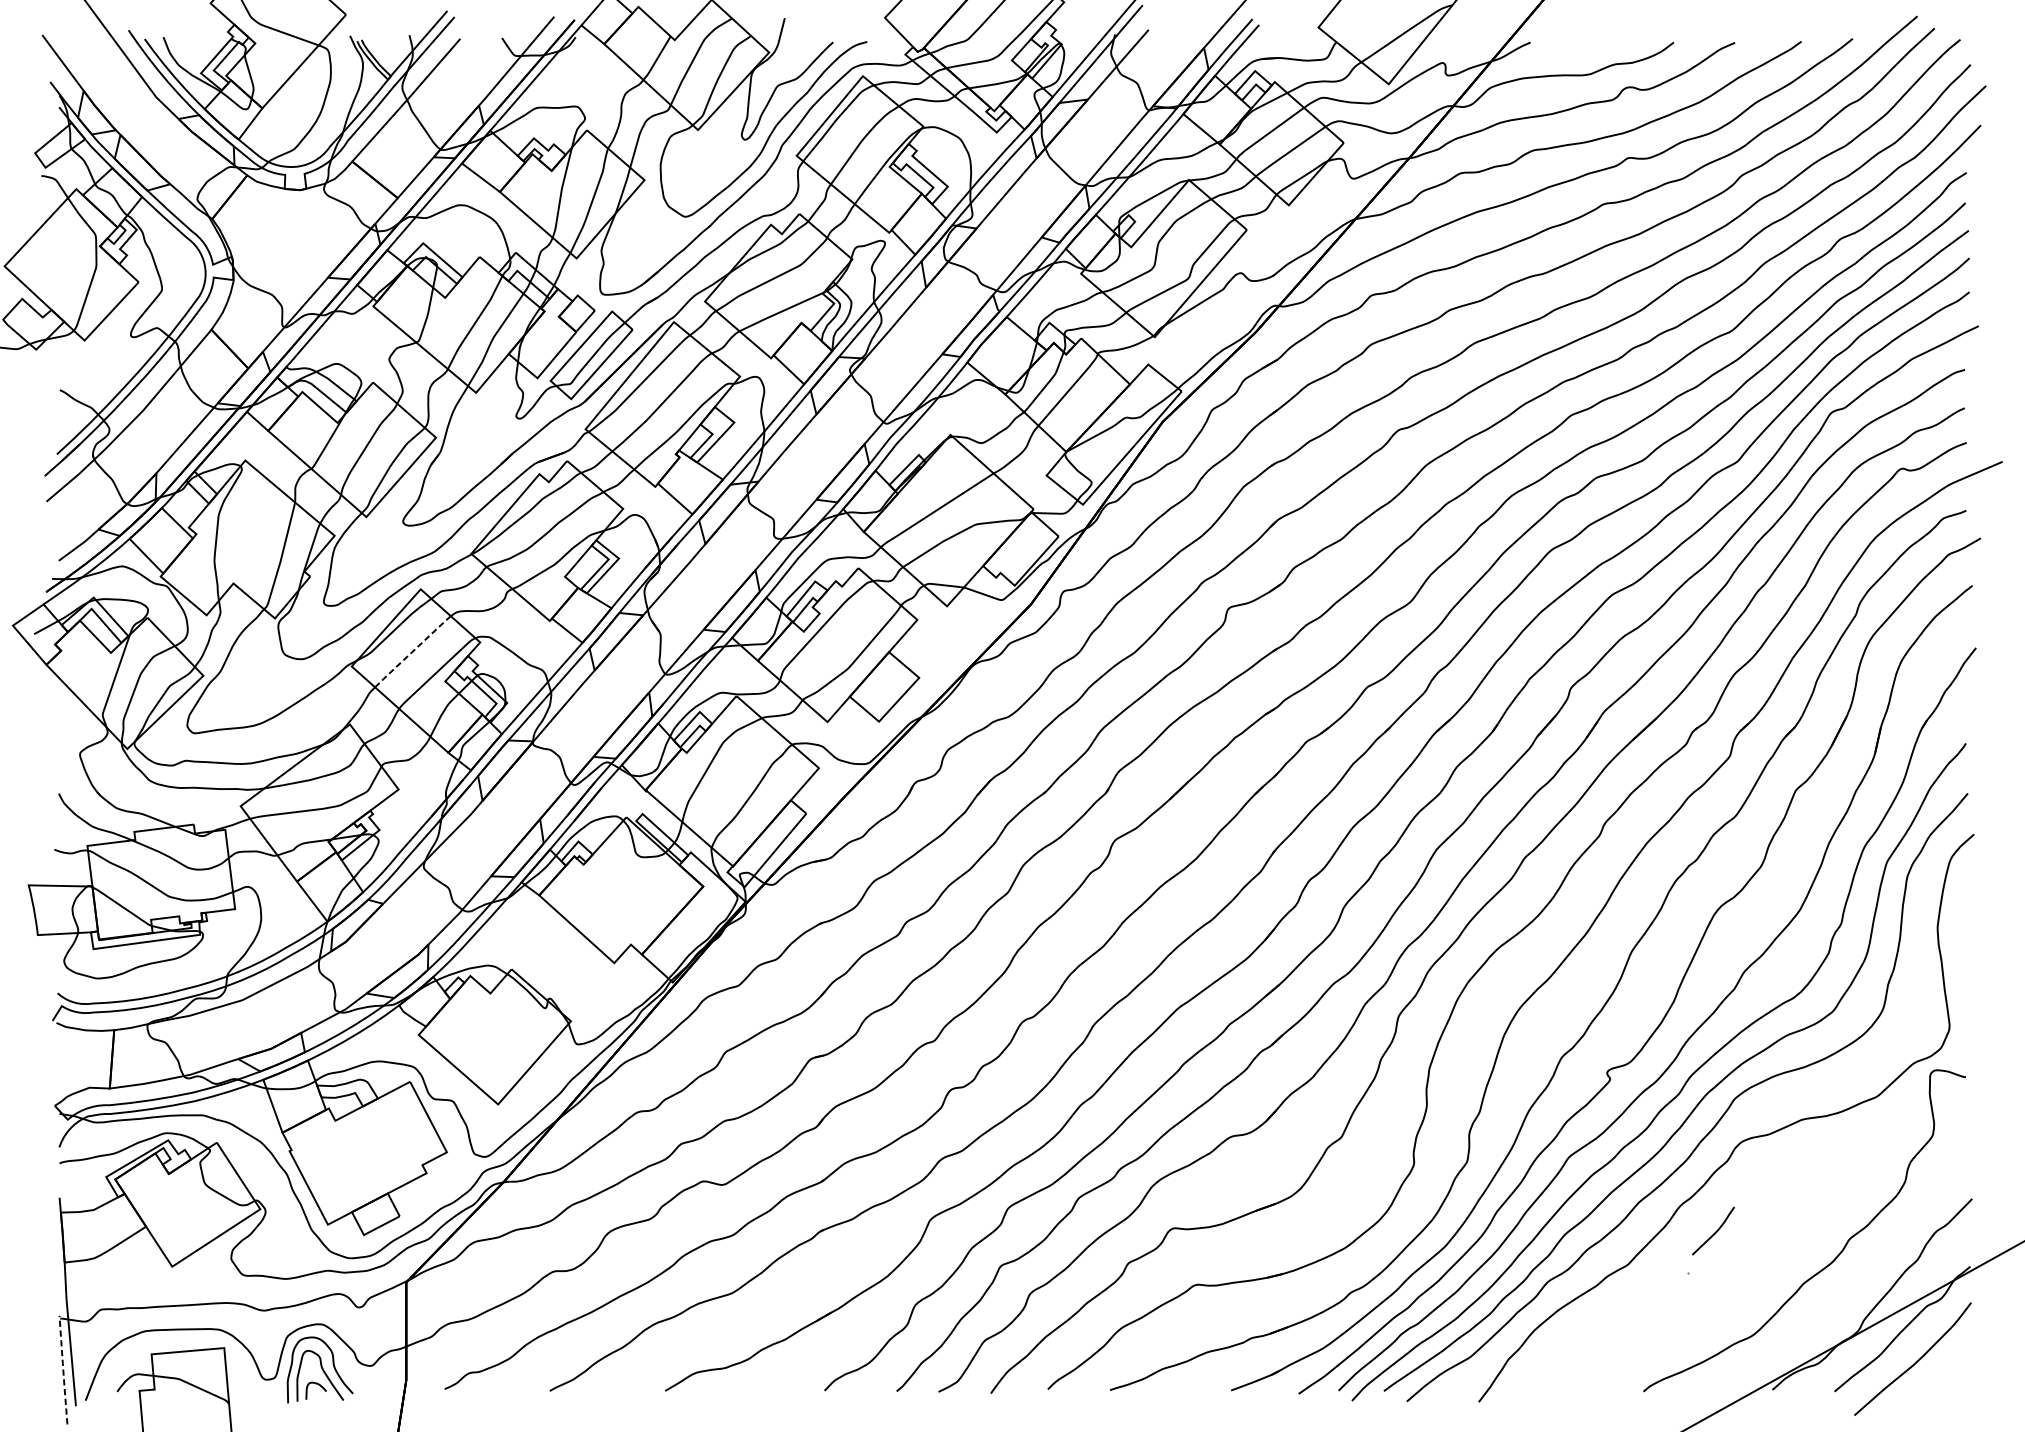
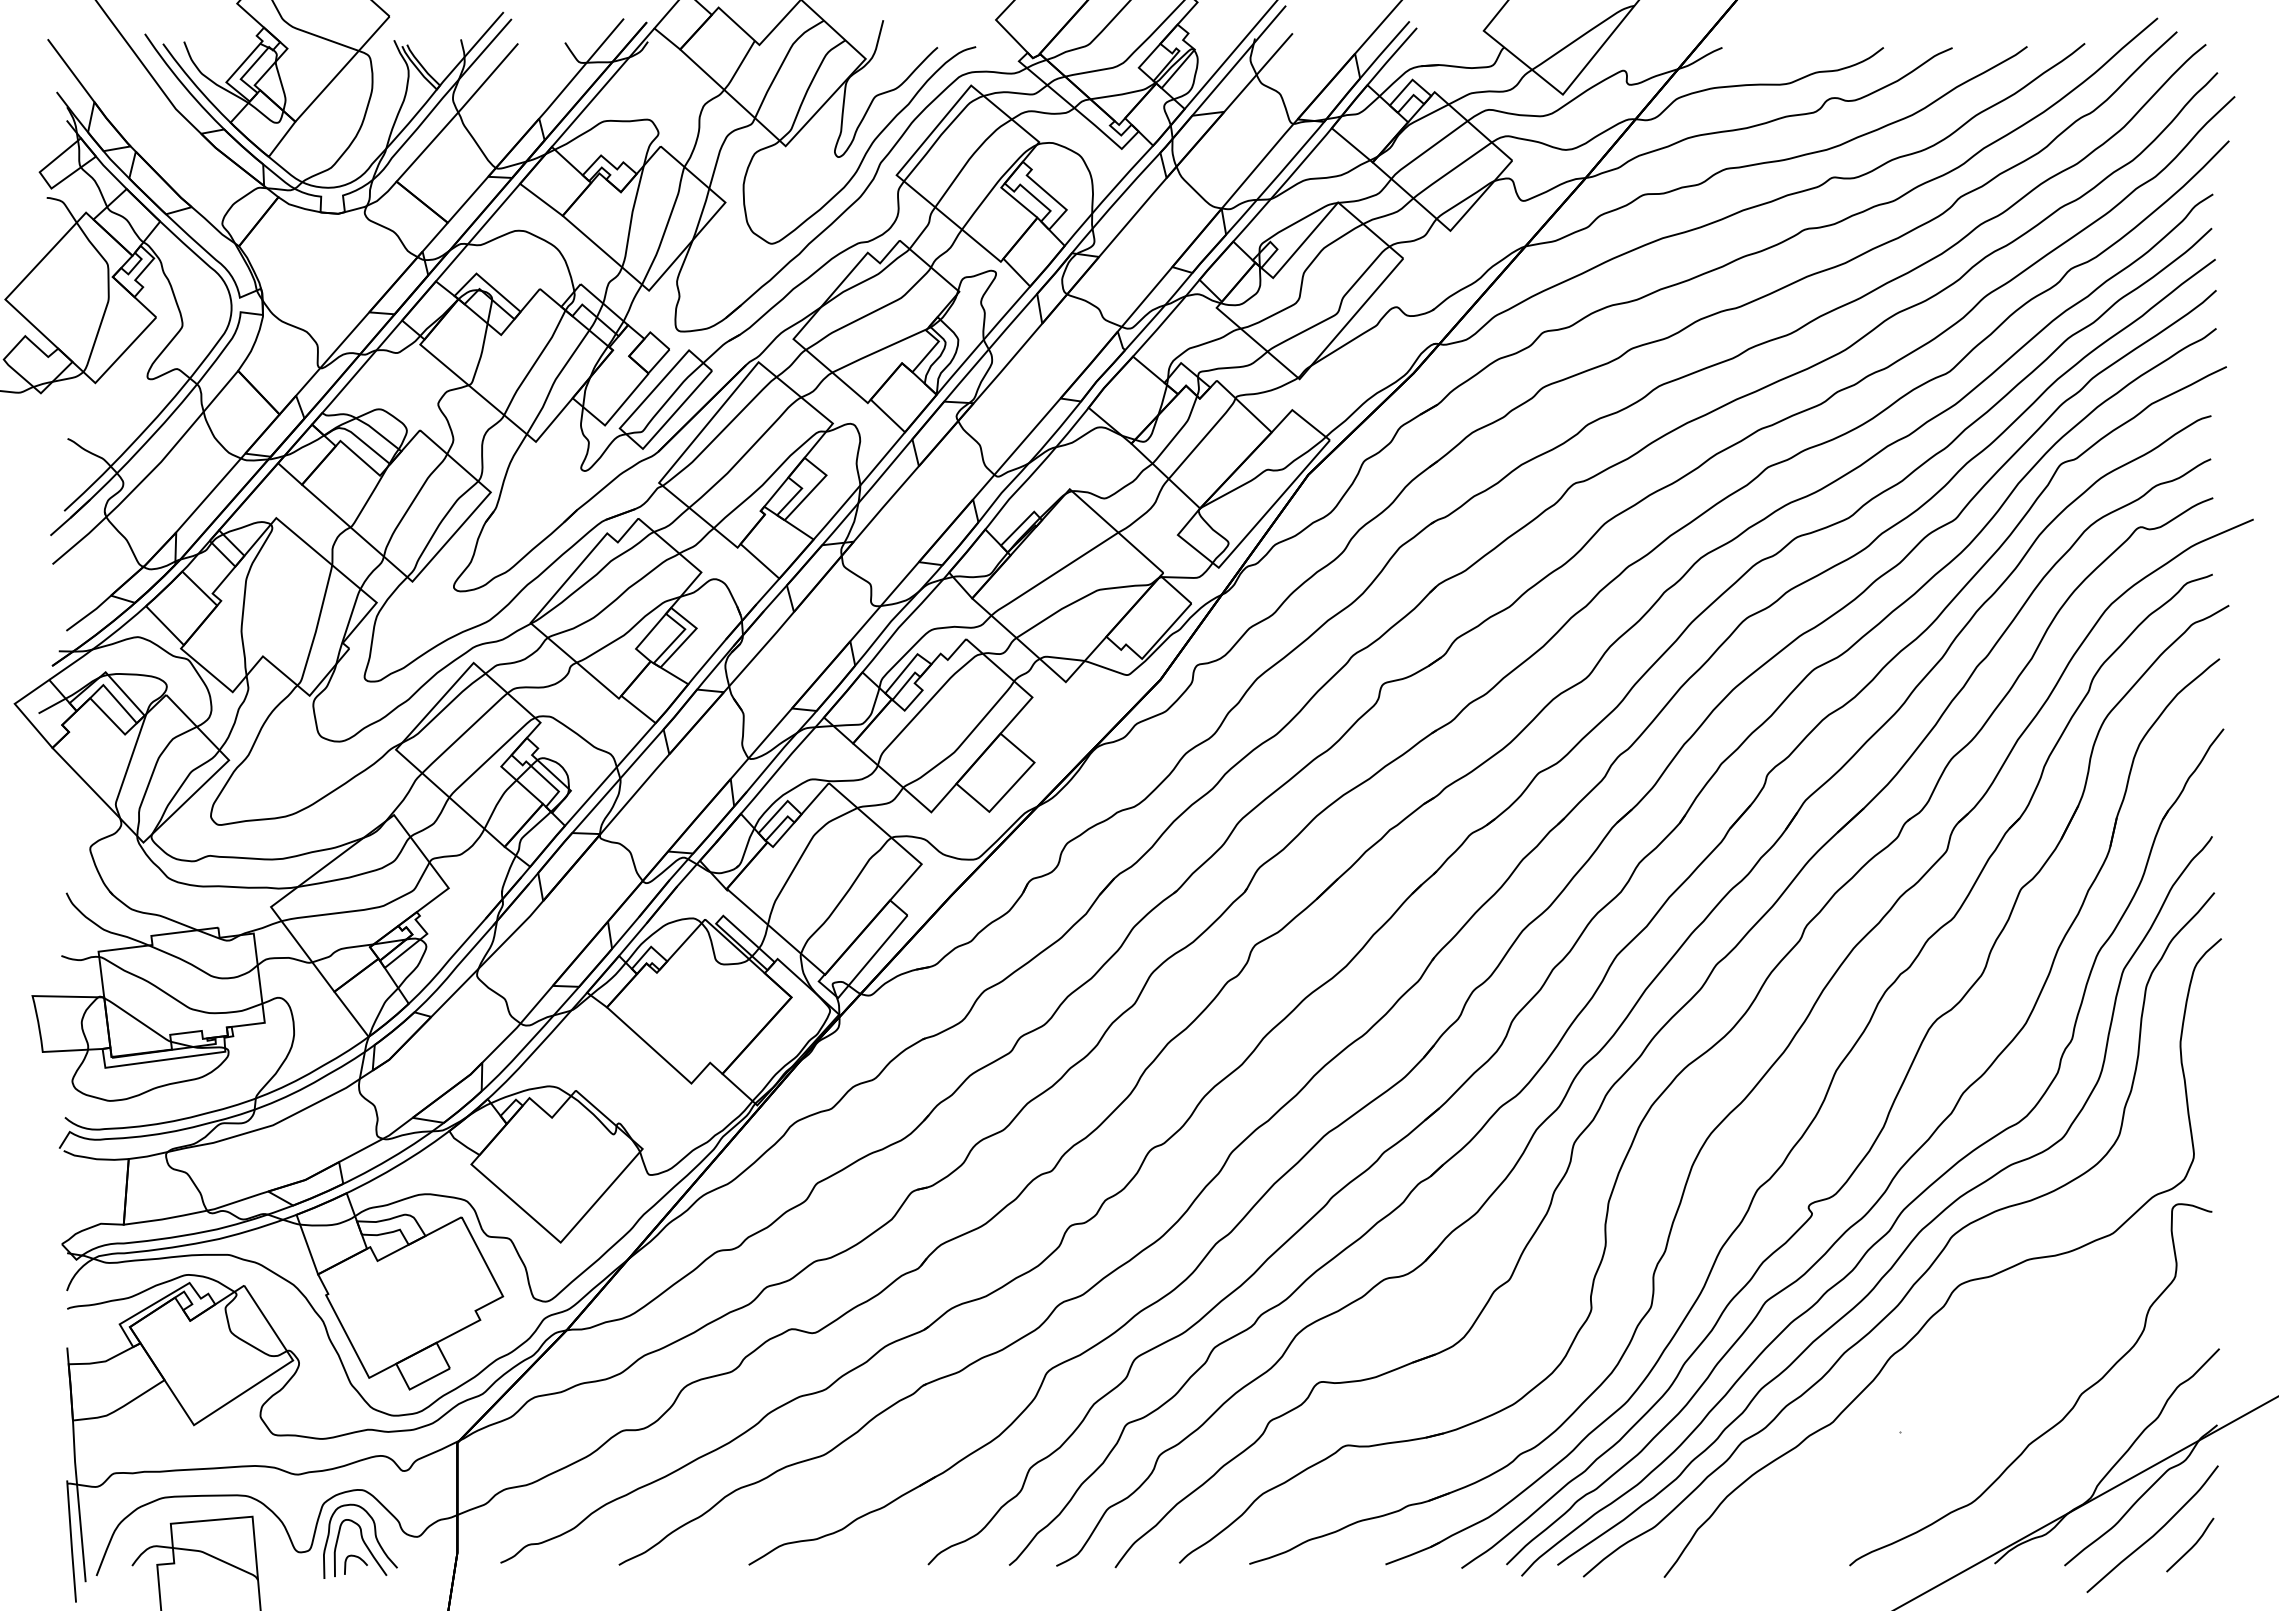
line: (412, 652) -> (464, 733), dashed -> solid
curve: (1715, 1231) -> (2192, 1545), moved
line: (63, 1370) -> (71, 1542), dashed -> solid

